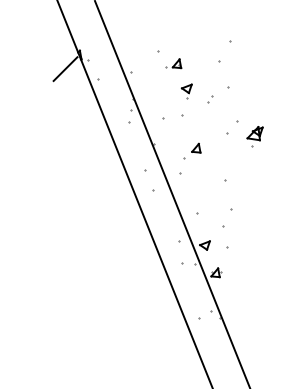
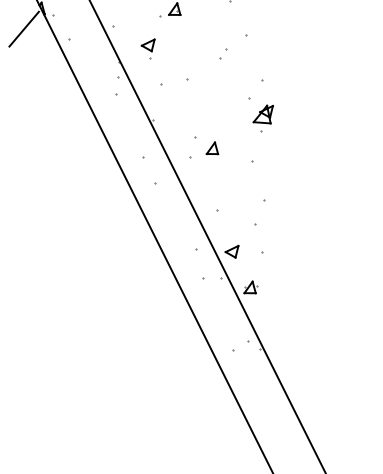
part: (186, 91) -> (148, 49), moved
part: (254, 136) -> (262, 118), moved
part: (196, 147) -> (212, 147), moved

